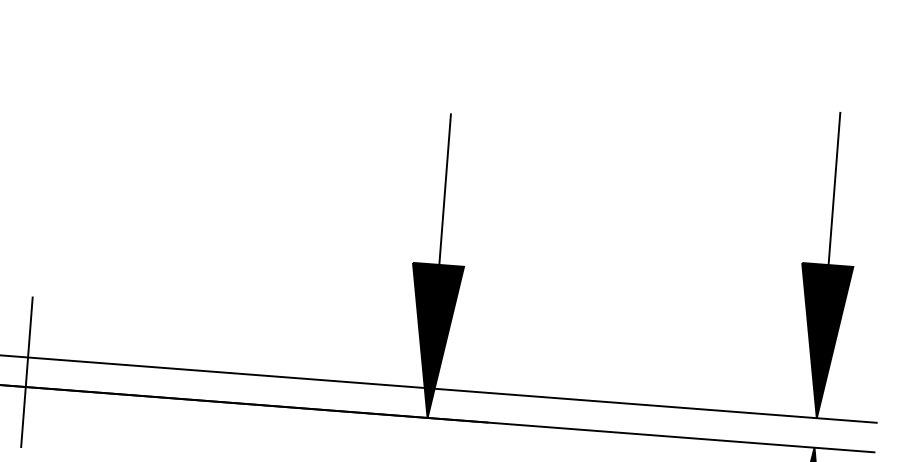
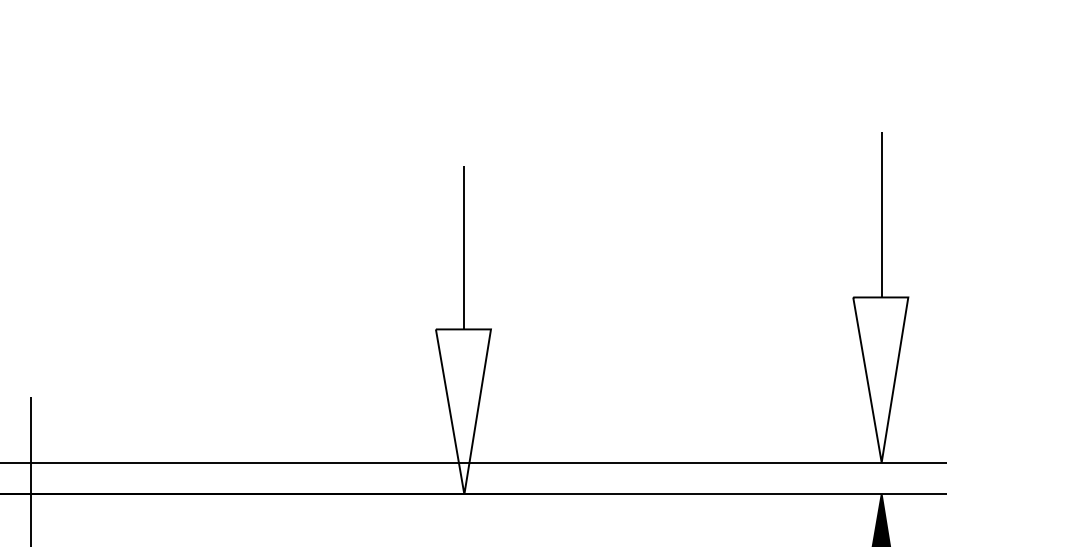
fill: (432, 340) -> (463, 411), removed
fill: (821, 341) -> (880, 379), removed

